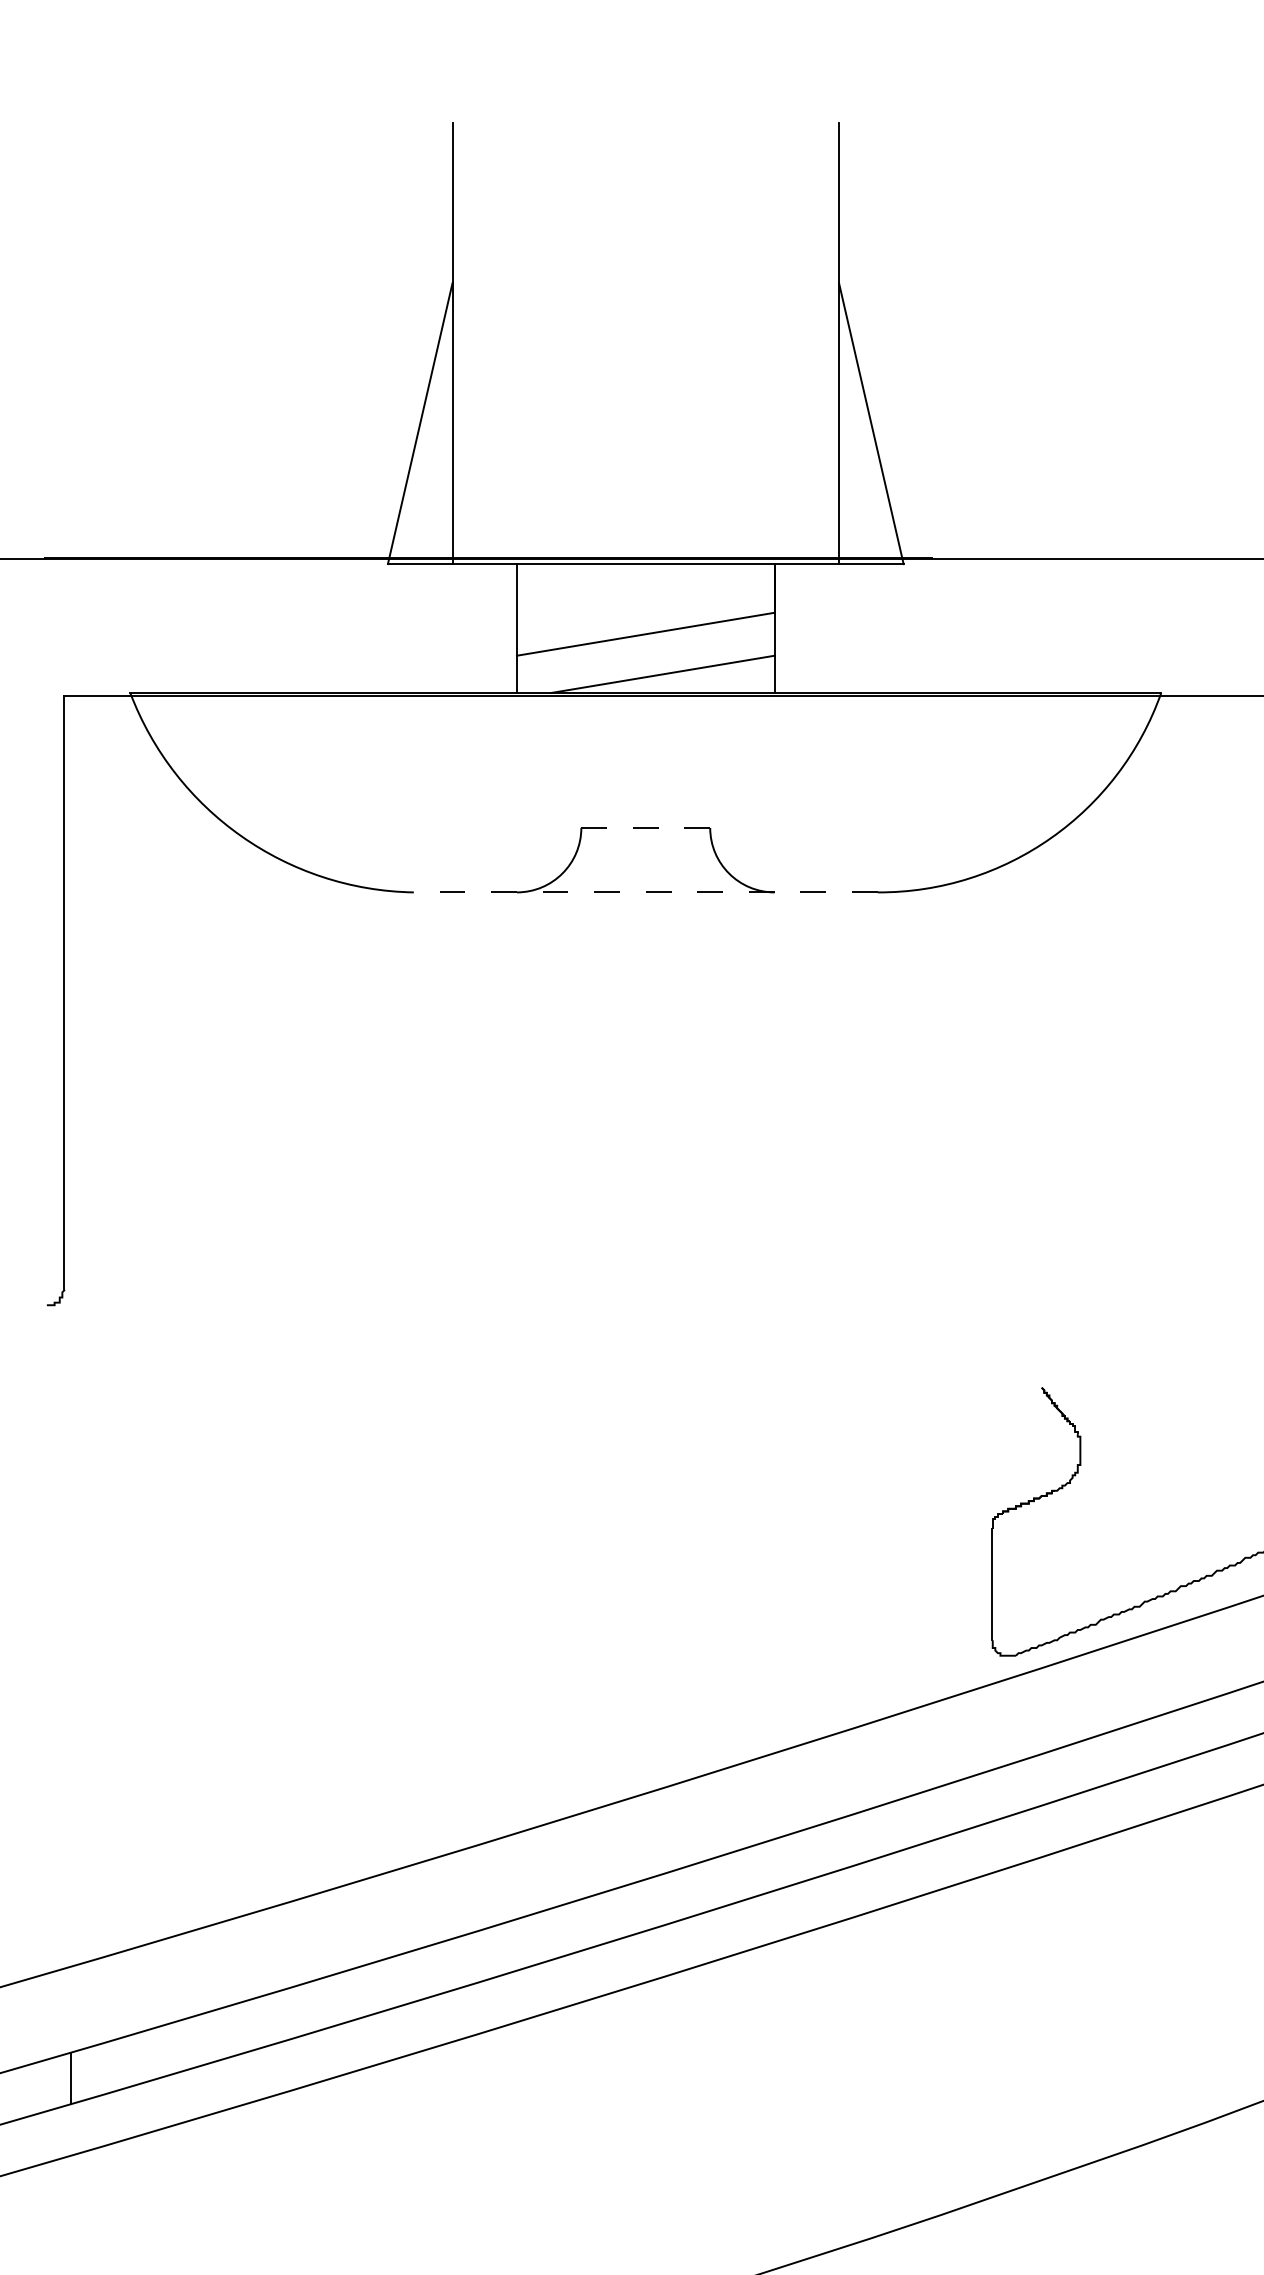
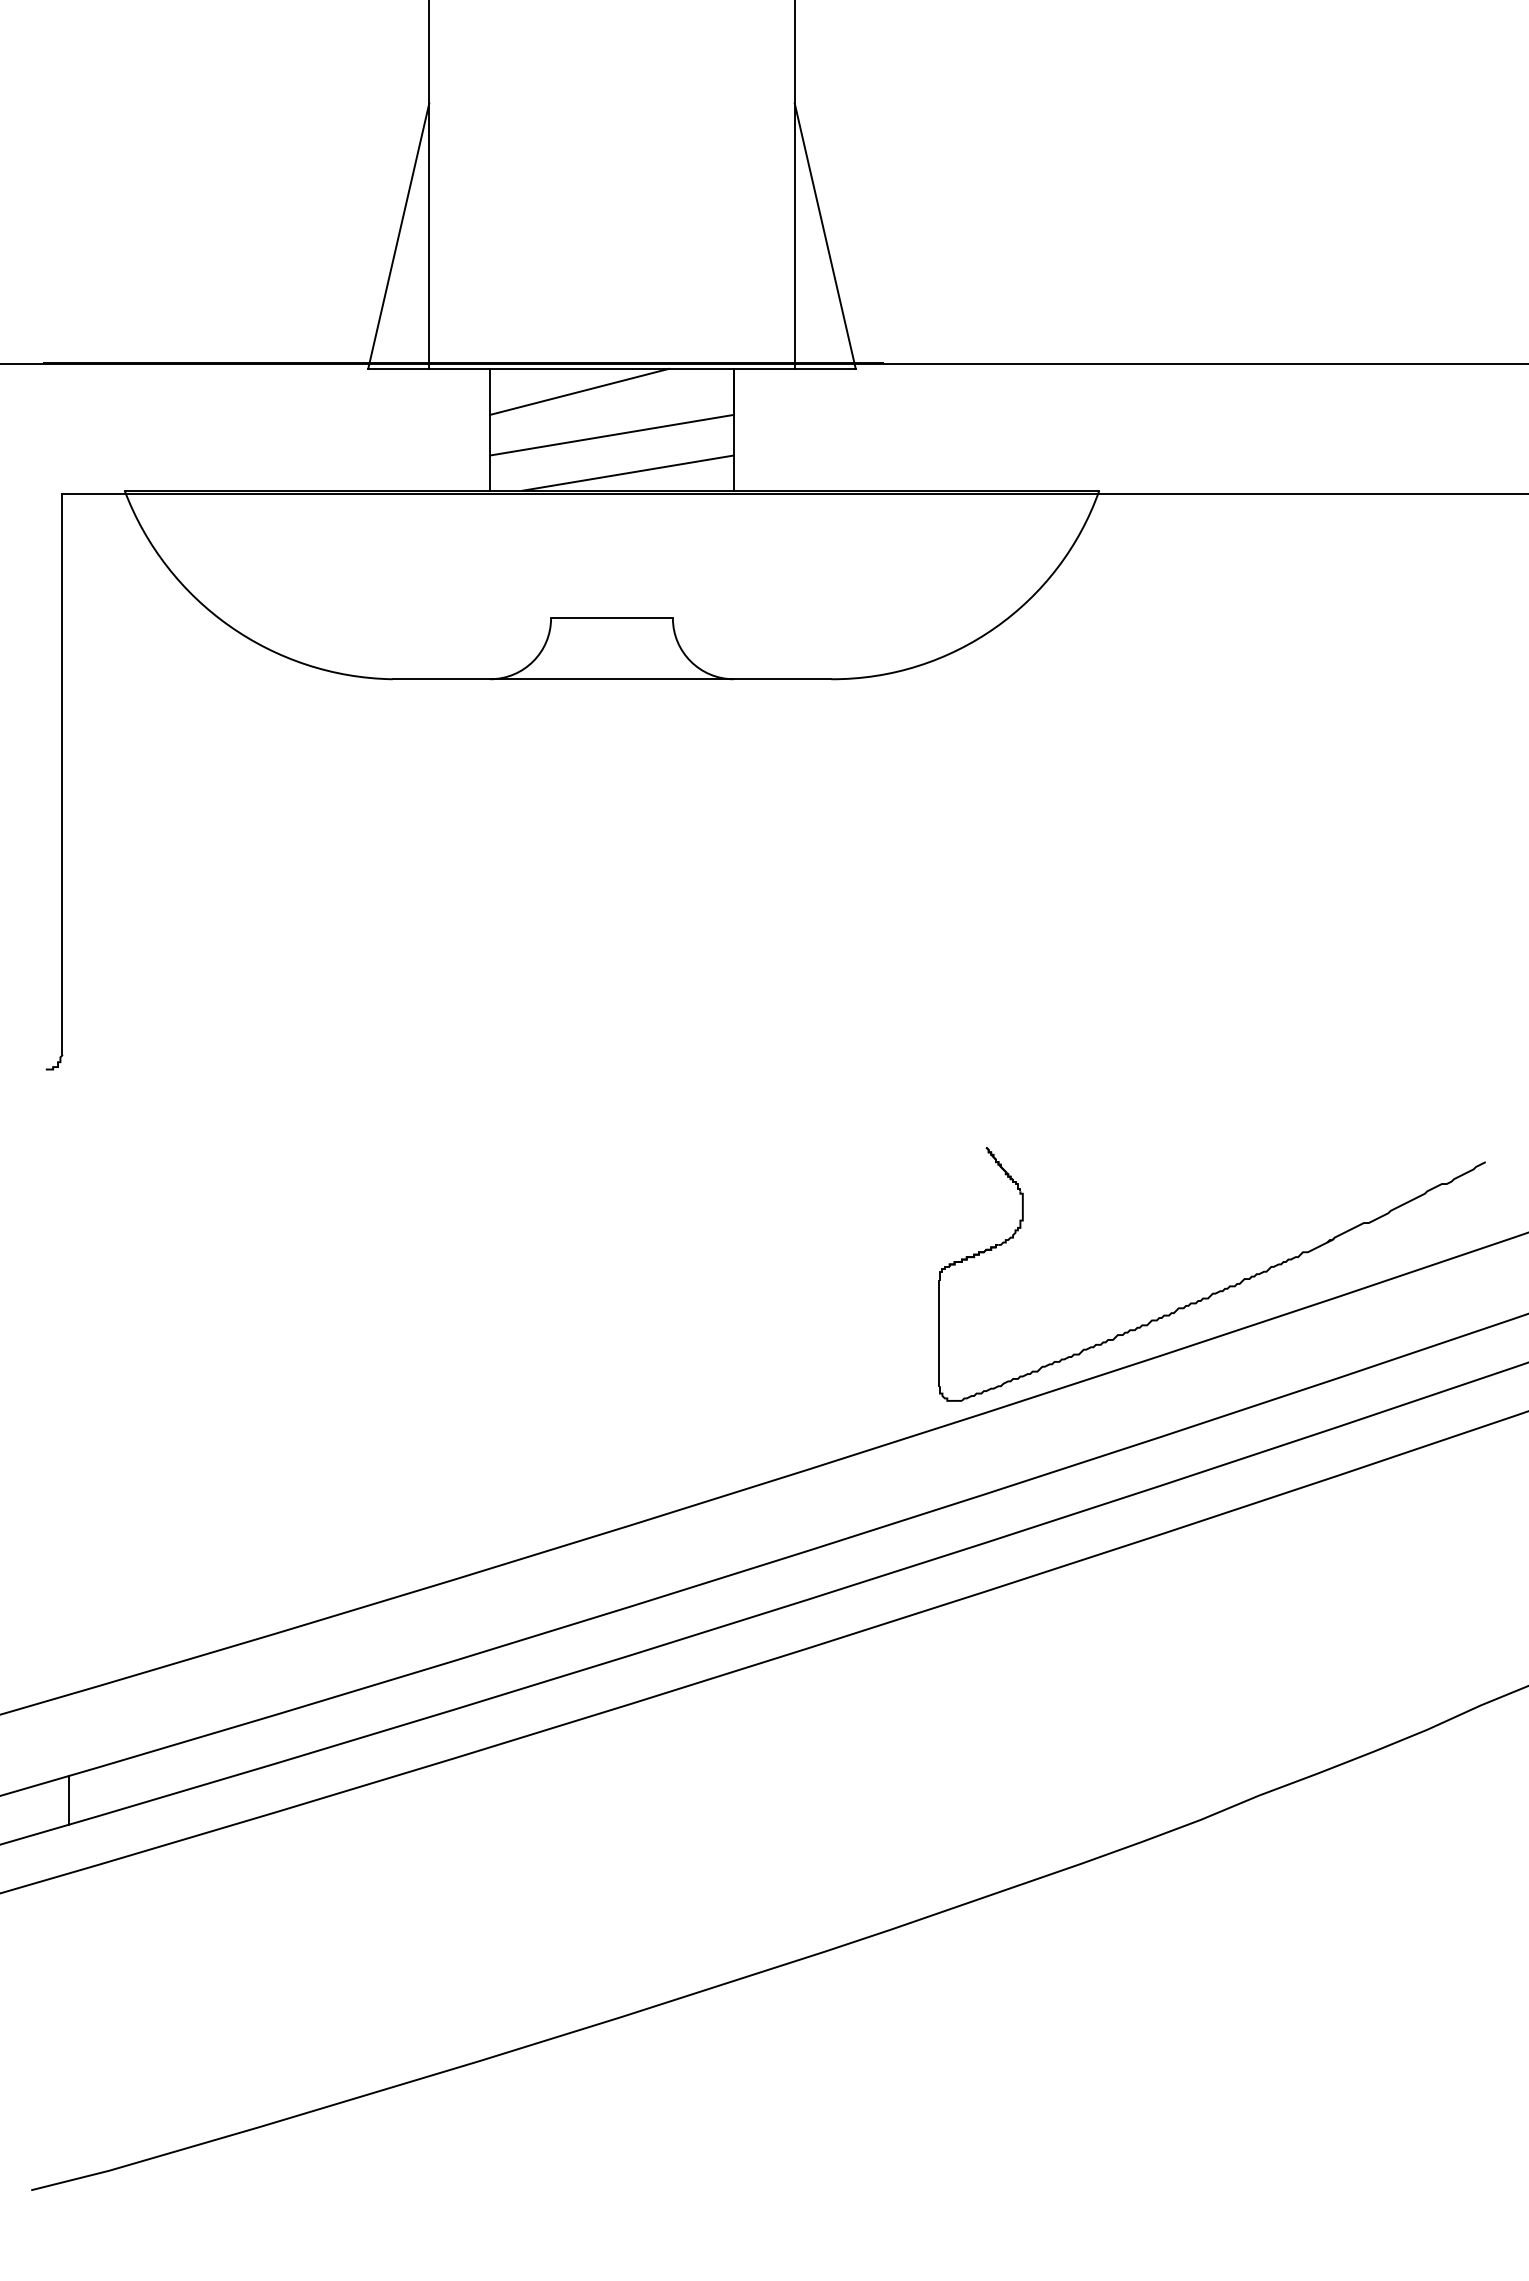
line: (611, 588) -> (579, 391), added
line: (646, 828) -> (612, 618), dashed -> solid
line: (645, 892) -> (611, 679), dashed -> solid

